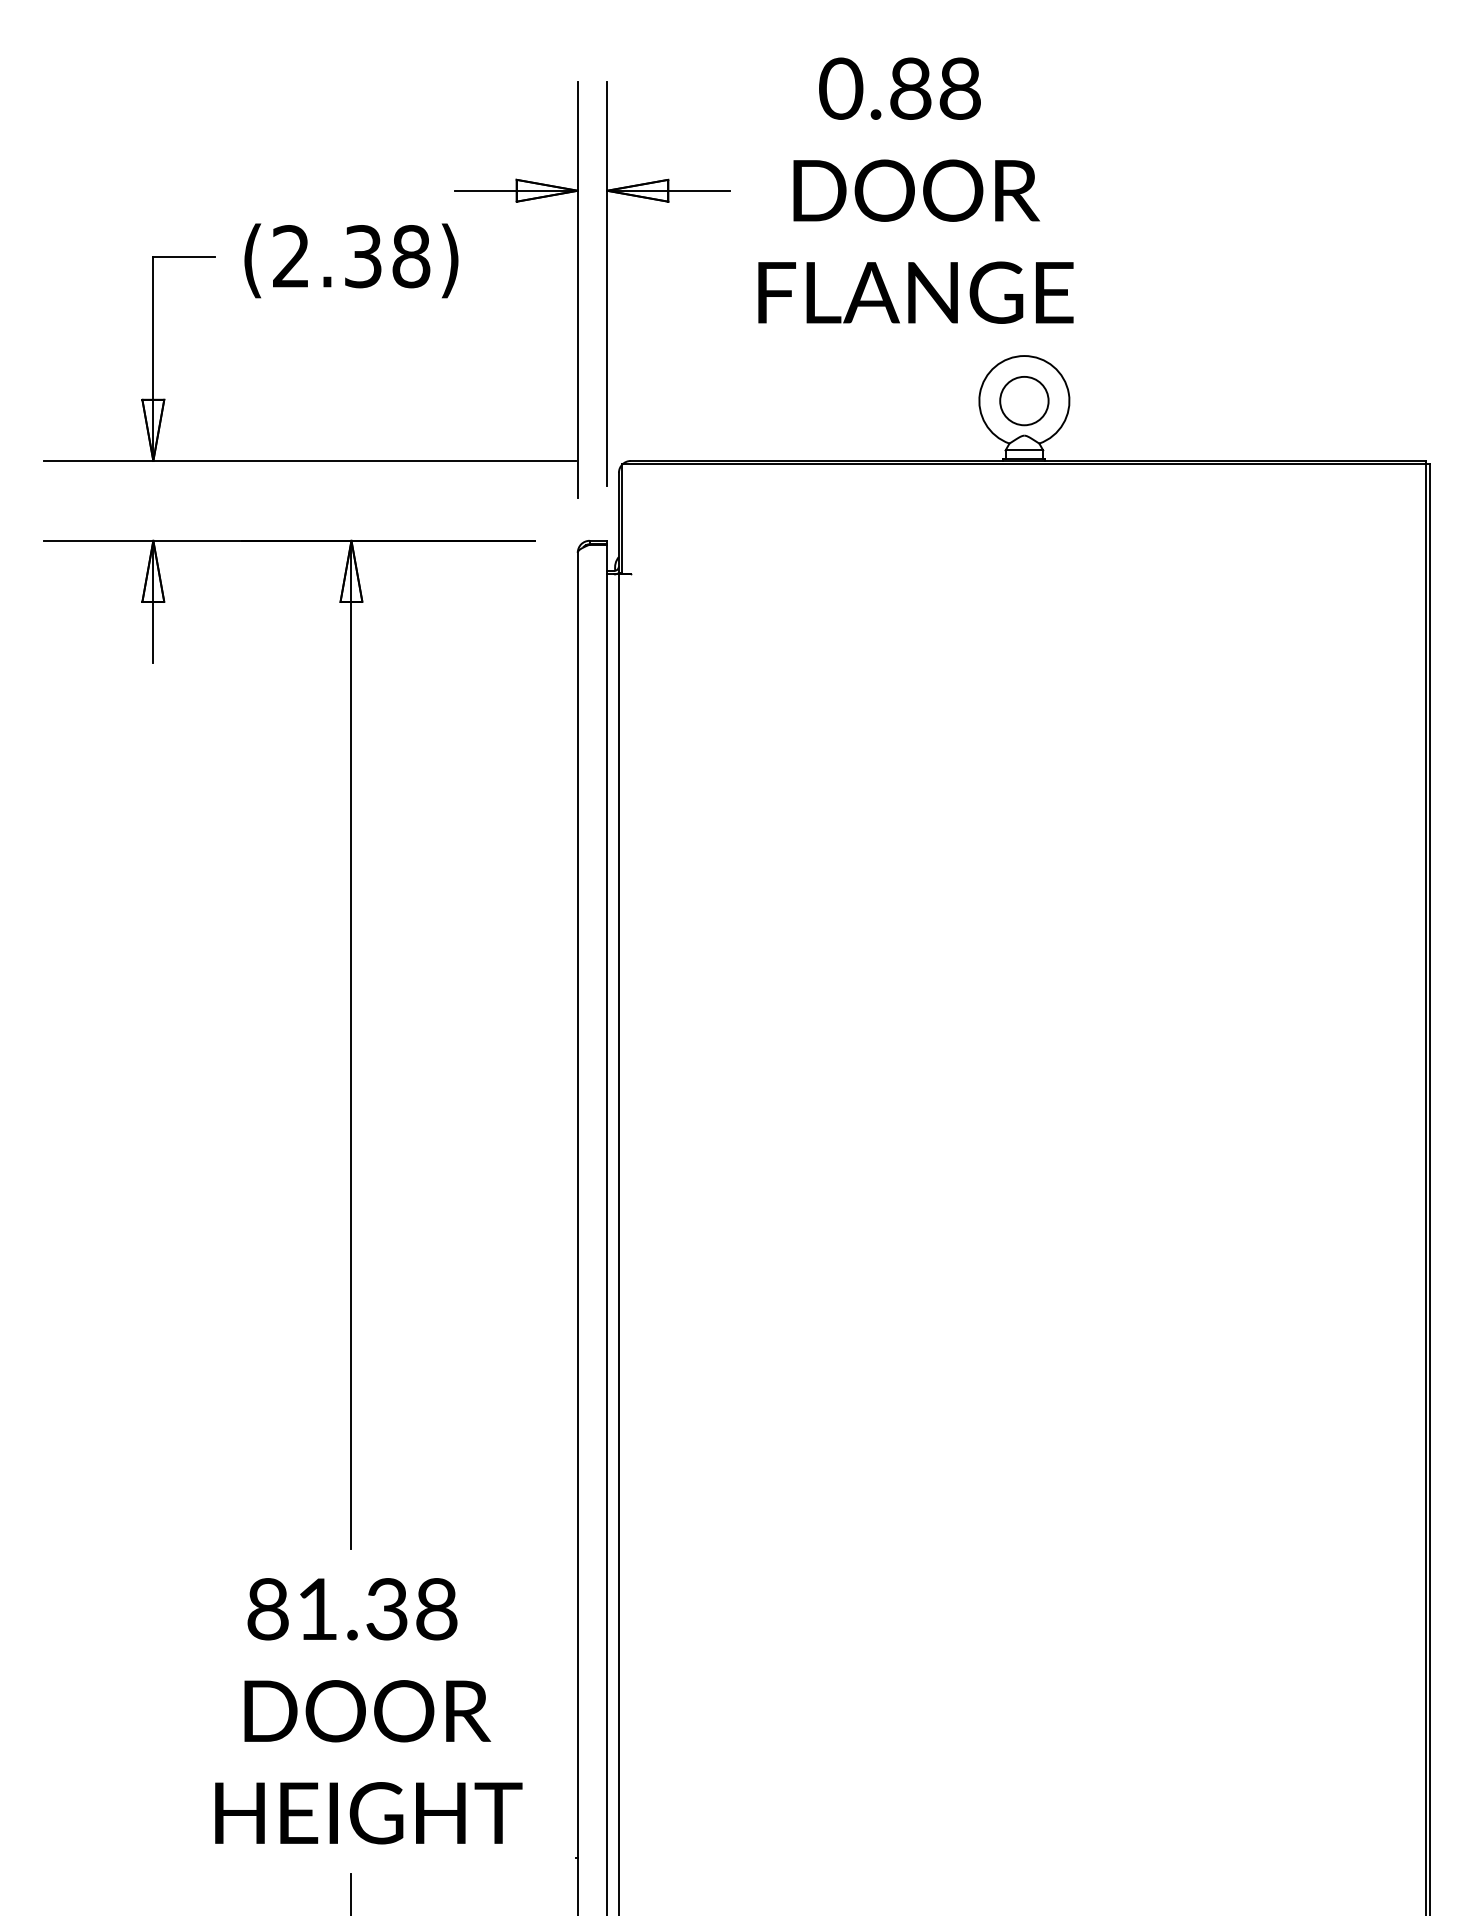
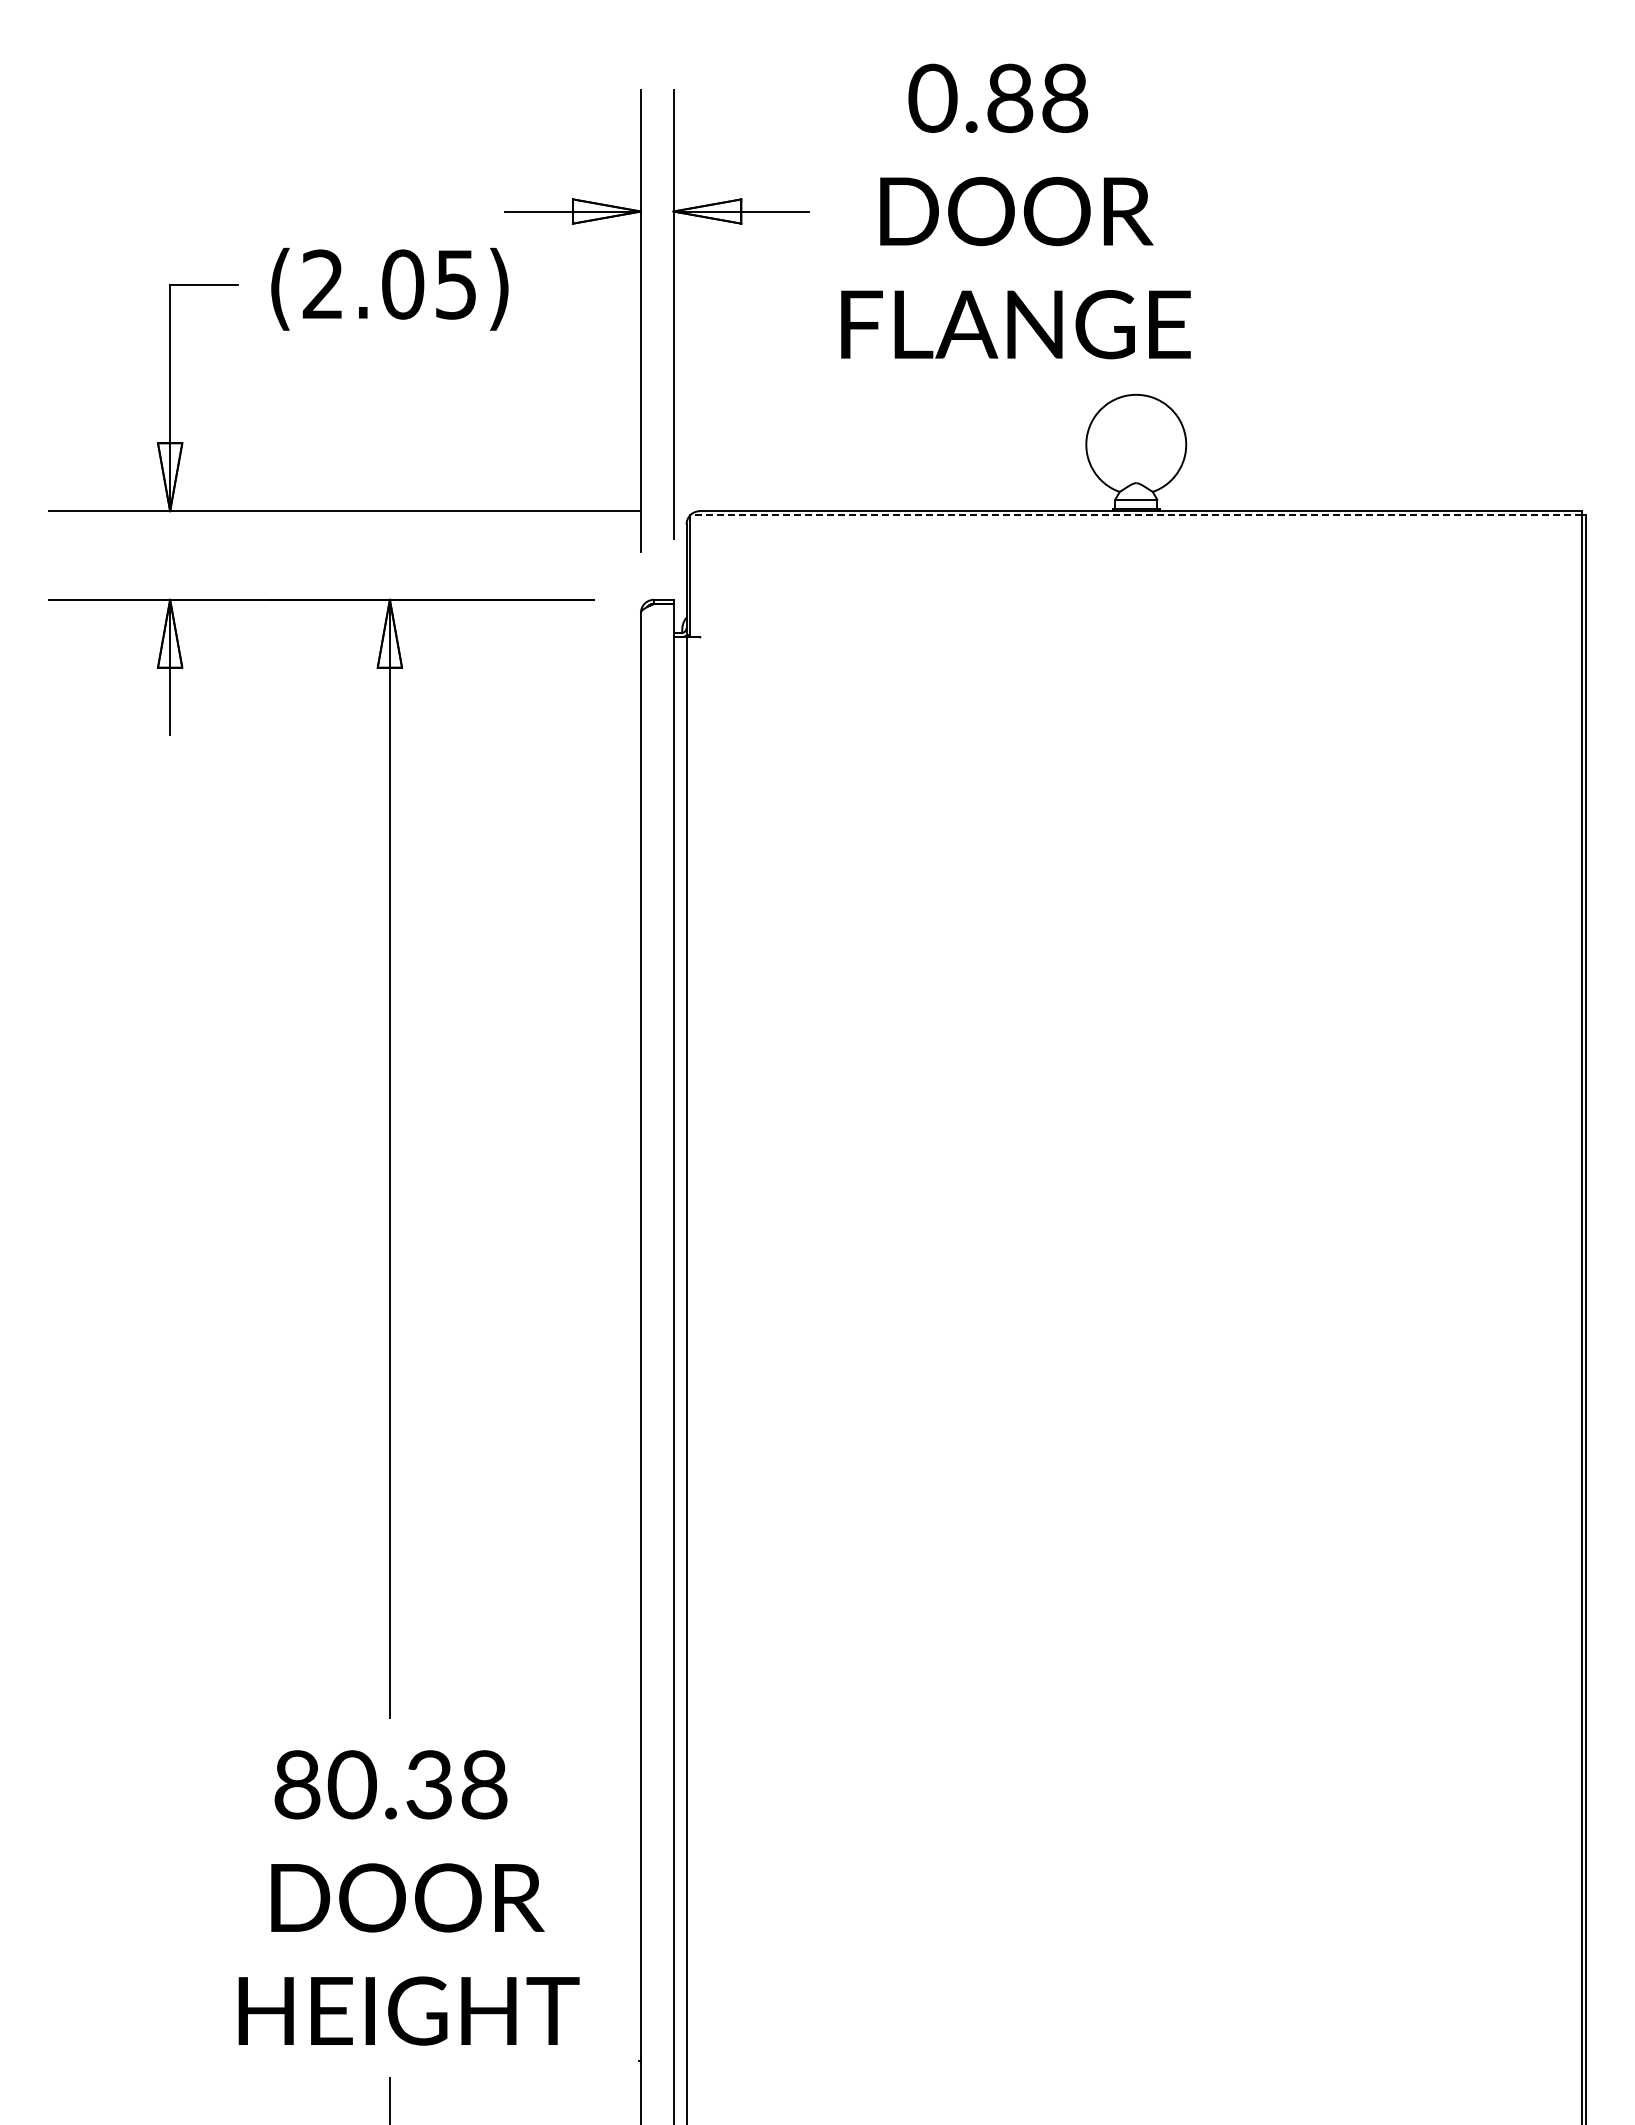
text: (387, 256) -> (429, 284), (2.38) -> (2.05)
circle: (1023, 400) -> (1135, 444), removed
line: (1024, 464) -> (1136, 515), solid -> dashed
text: (316, 1608) -> (351, 1784), 81.38 -> 80.38

